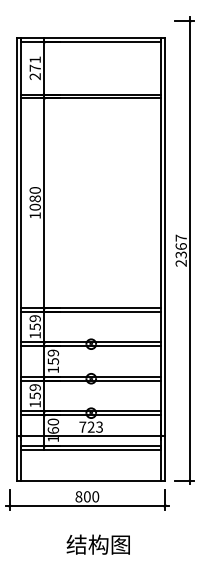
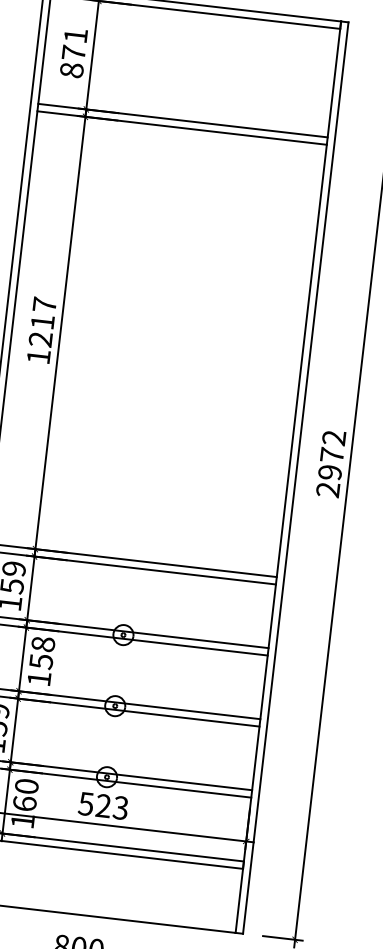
text: (34, 76) -> (70, 69), 271 -> 871
text: (34, 198) -> (41, 321), 1080 -> 1217
text: (180, 246) -> (330, 454), 2367 -> 2972
text: (53, 352) -> (43, 643), 159 -> 158
text: (82, 426) -> (85, 802), 723 -> 523

